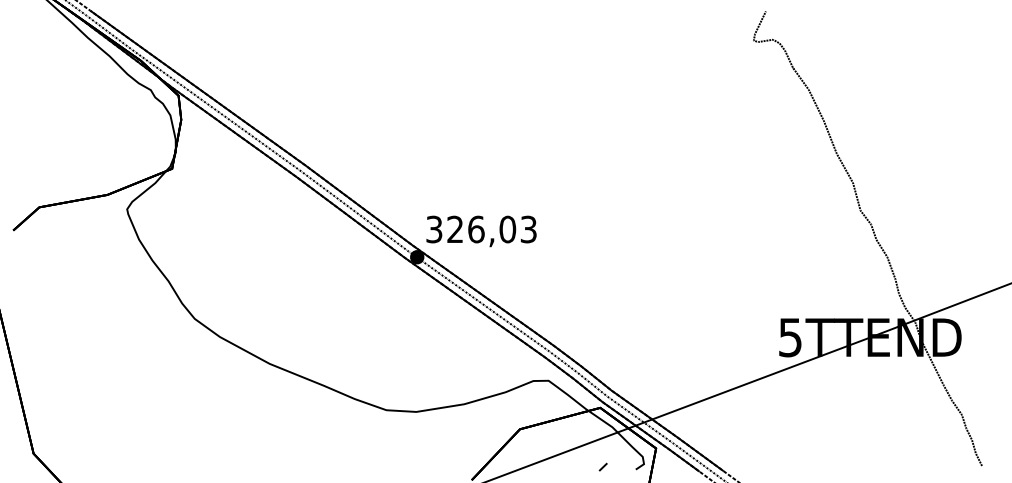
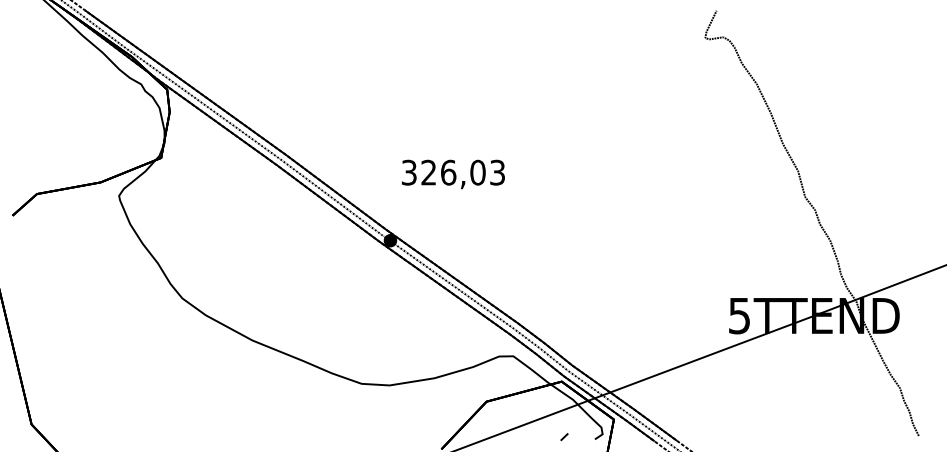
text: (481, 231) -> (453, 174), moved

